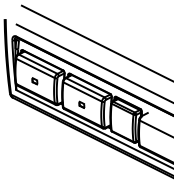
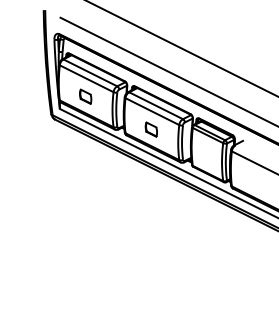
part: (34, 81) -> (85, 96), size x1.67
part: (81, 104) -> (150, 129), size x1.67

